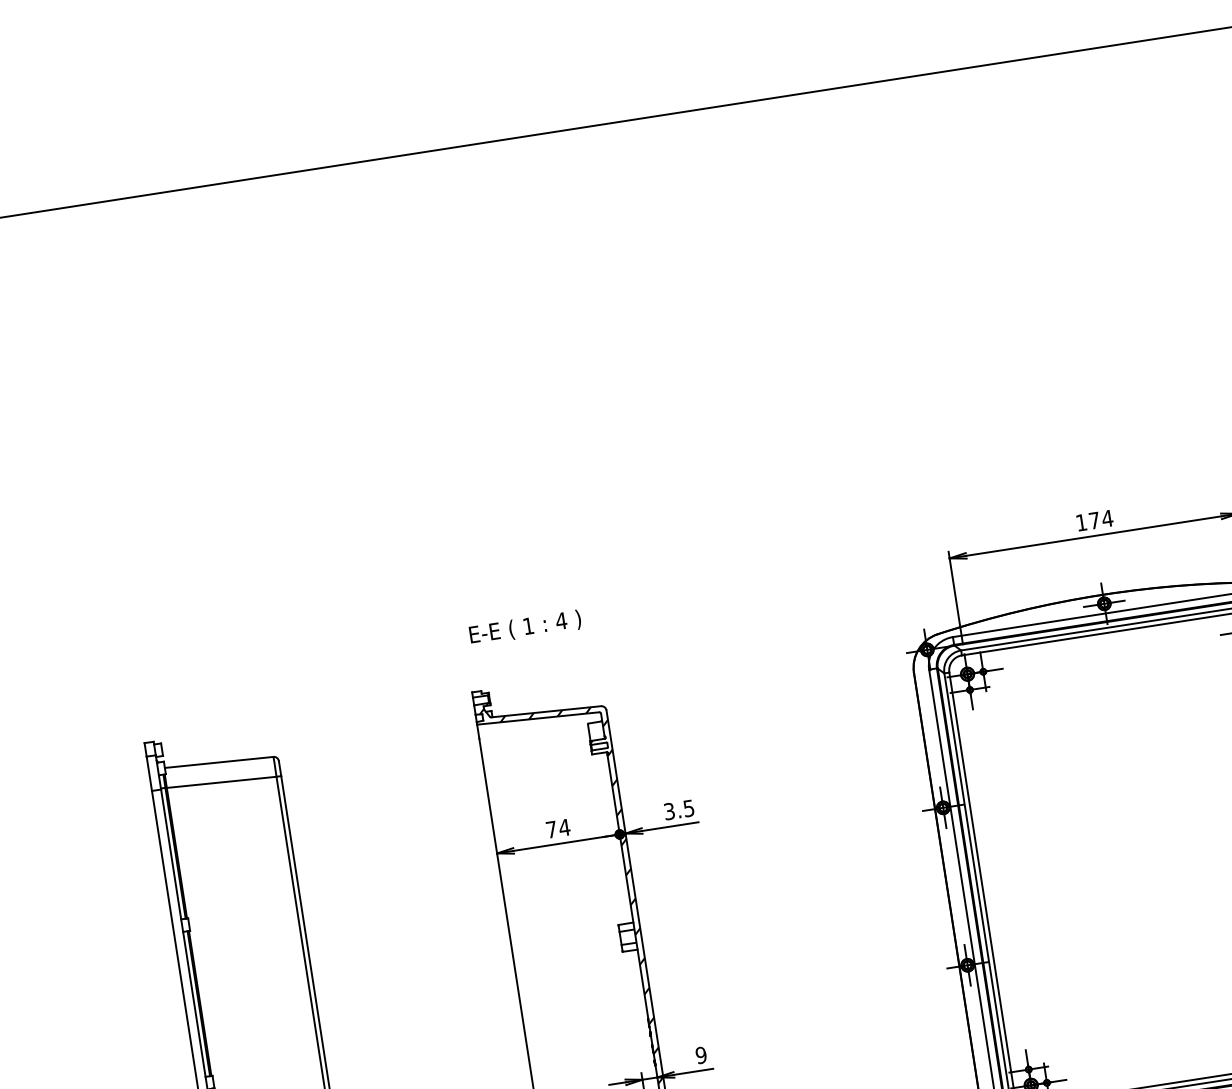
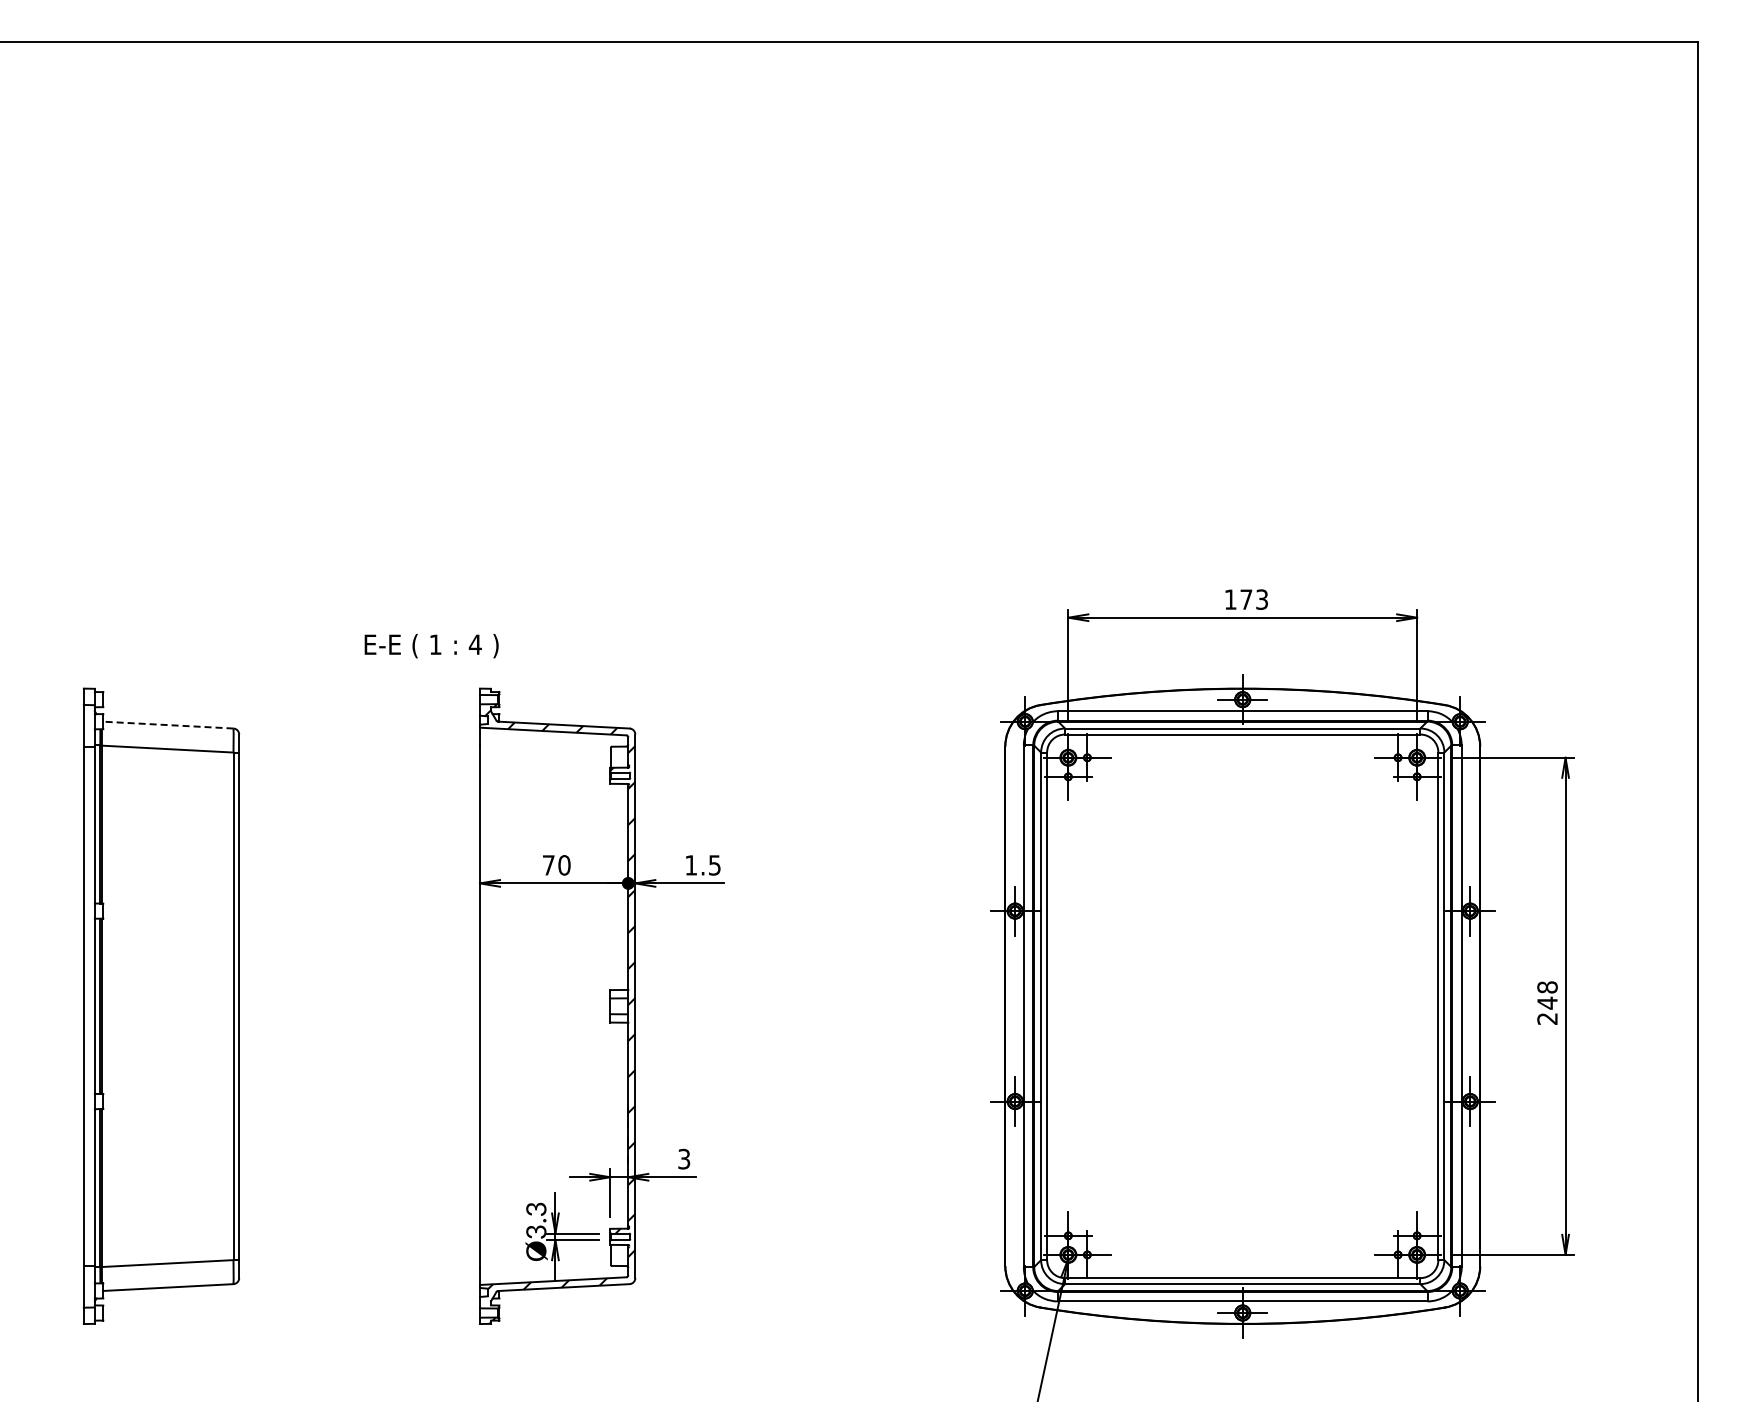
text: (1107, 518) -> (1261, 599), 174 -> 173
text: (525, 628) -> (431, 646), moved
line: (218, 762) -> (167, 725), solid -> dashed
text: (669, 811) -> (691, 865), 3.5 -> 1.5
text: (563, 827) -> (563, 865), 74 -> 70
text: (701, 1055) -> (684, 1159), 9 -> 3

